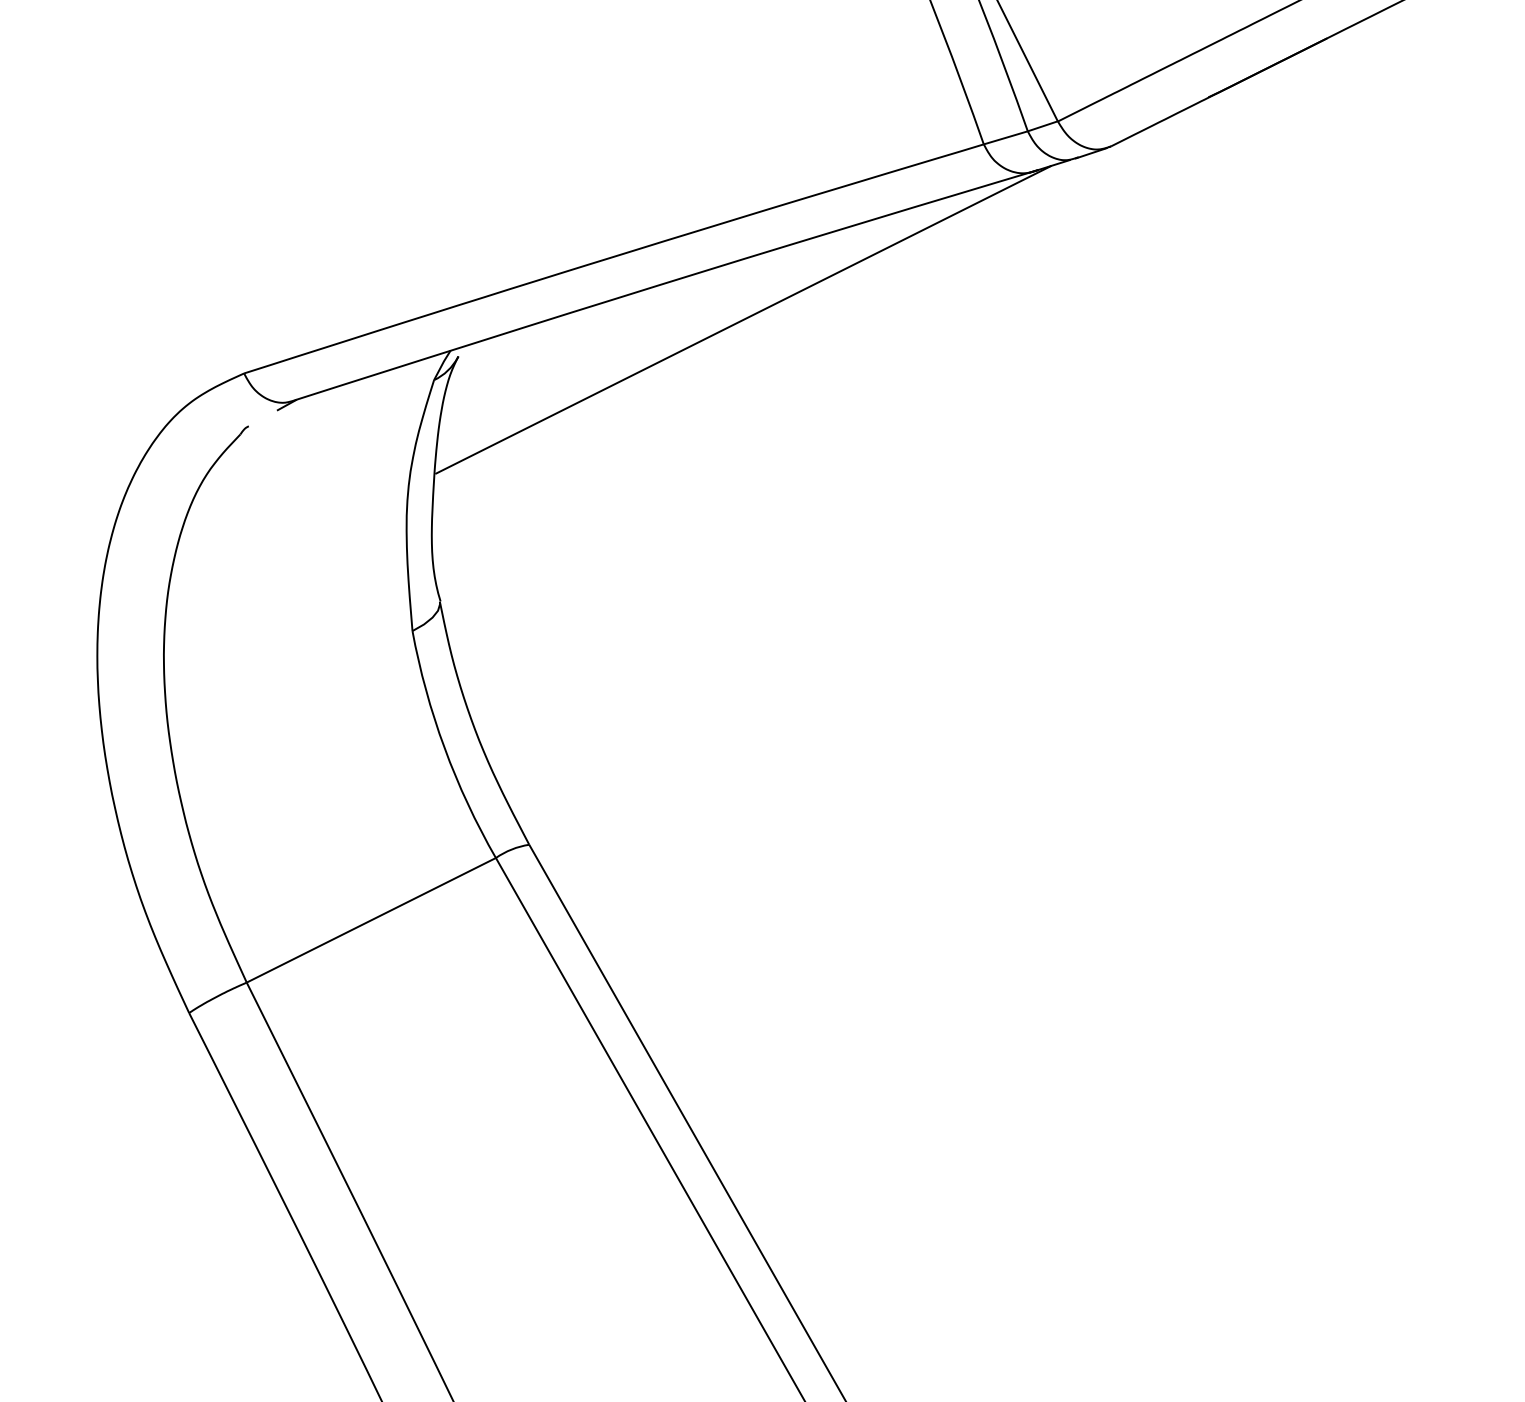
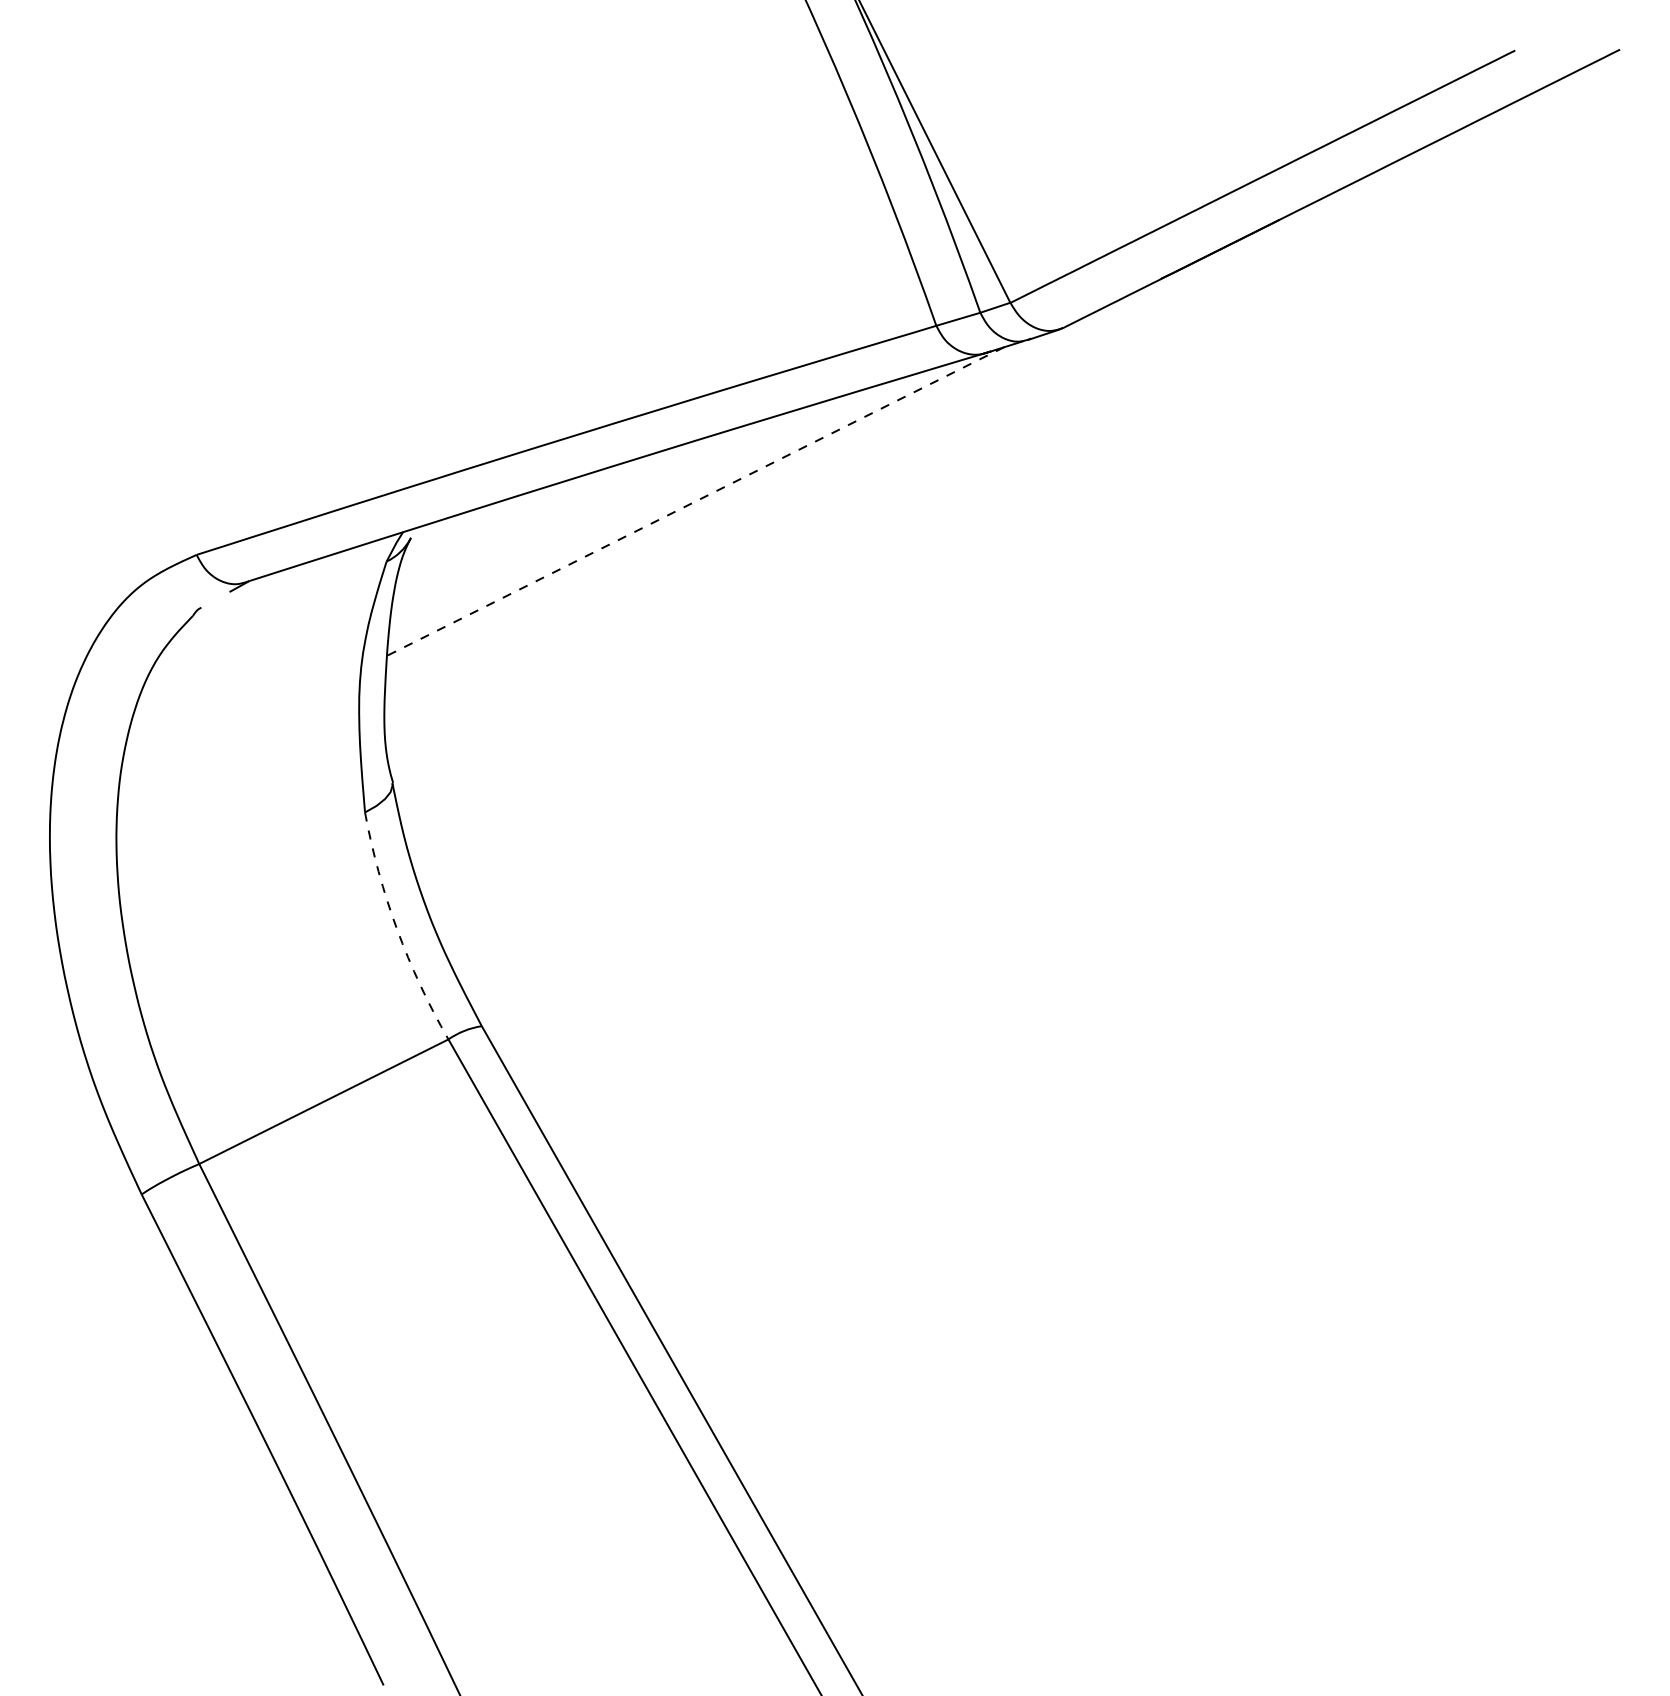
line: (742, 320) -> (695, 501), solid -> dashed
line: (444, 748) -> (397, 929), solid -> dashed

